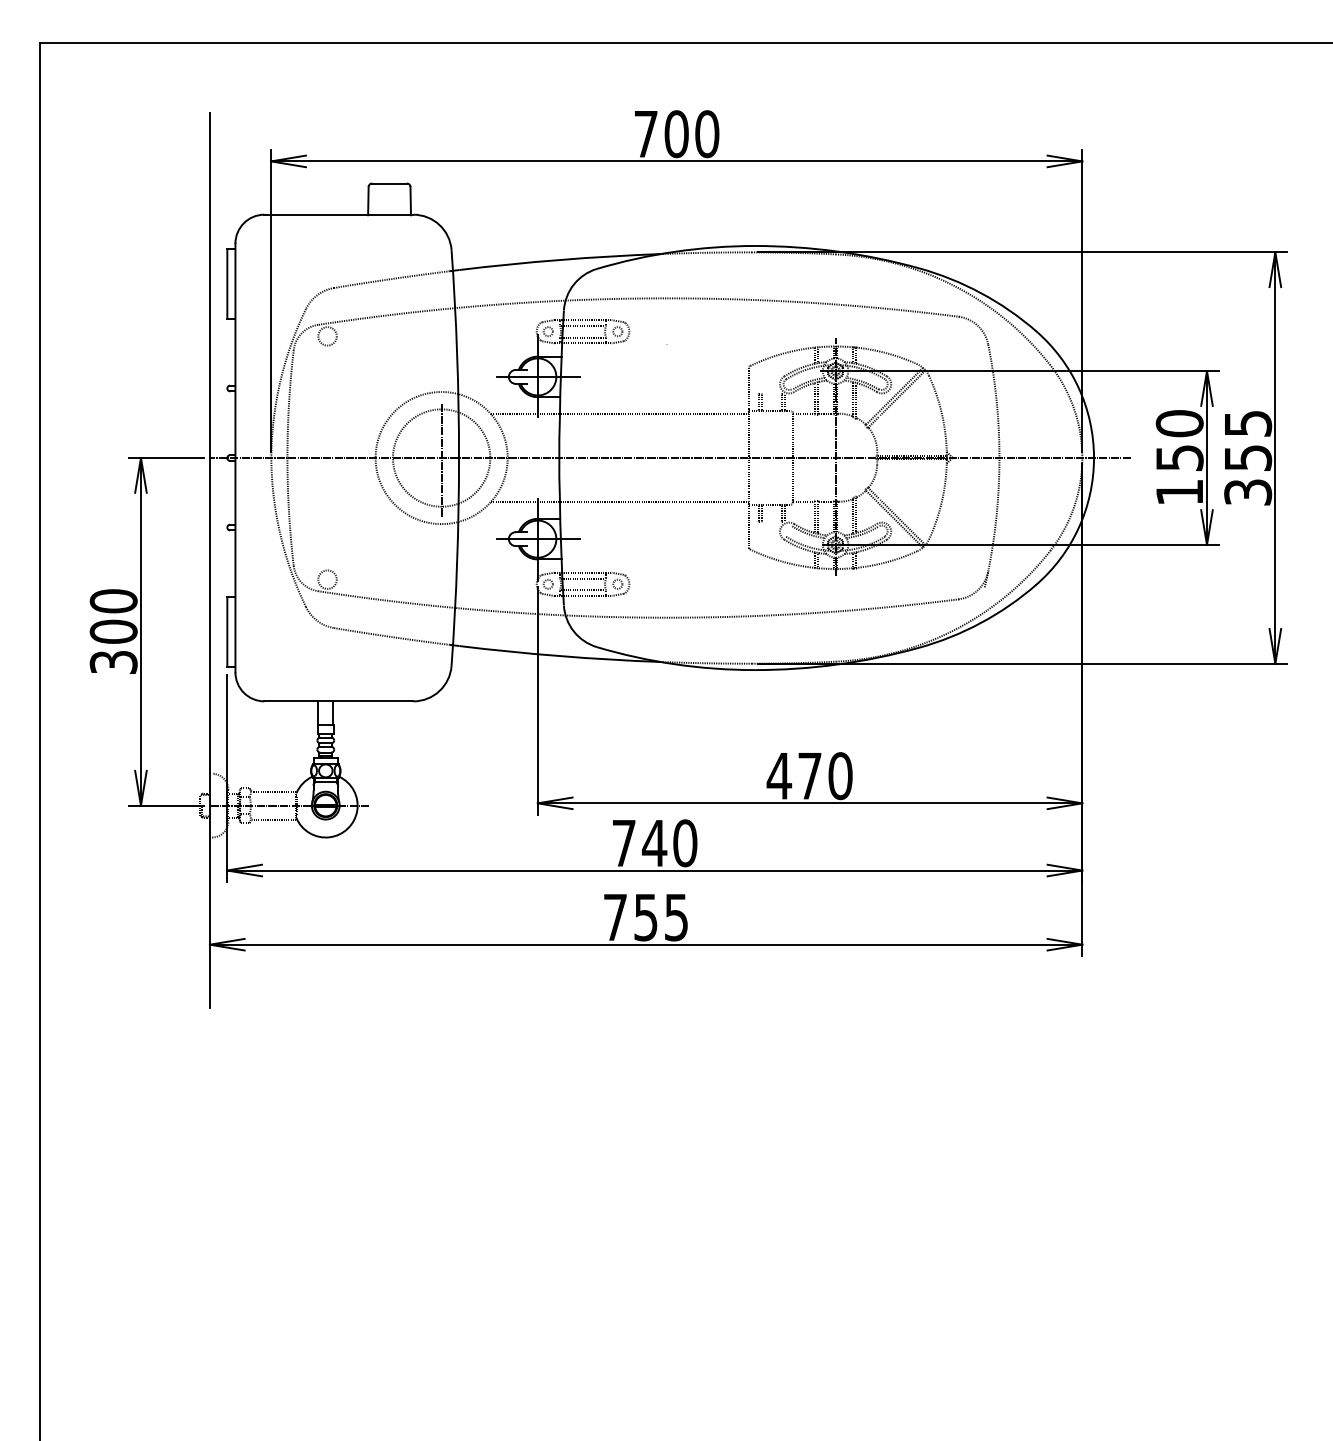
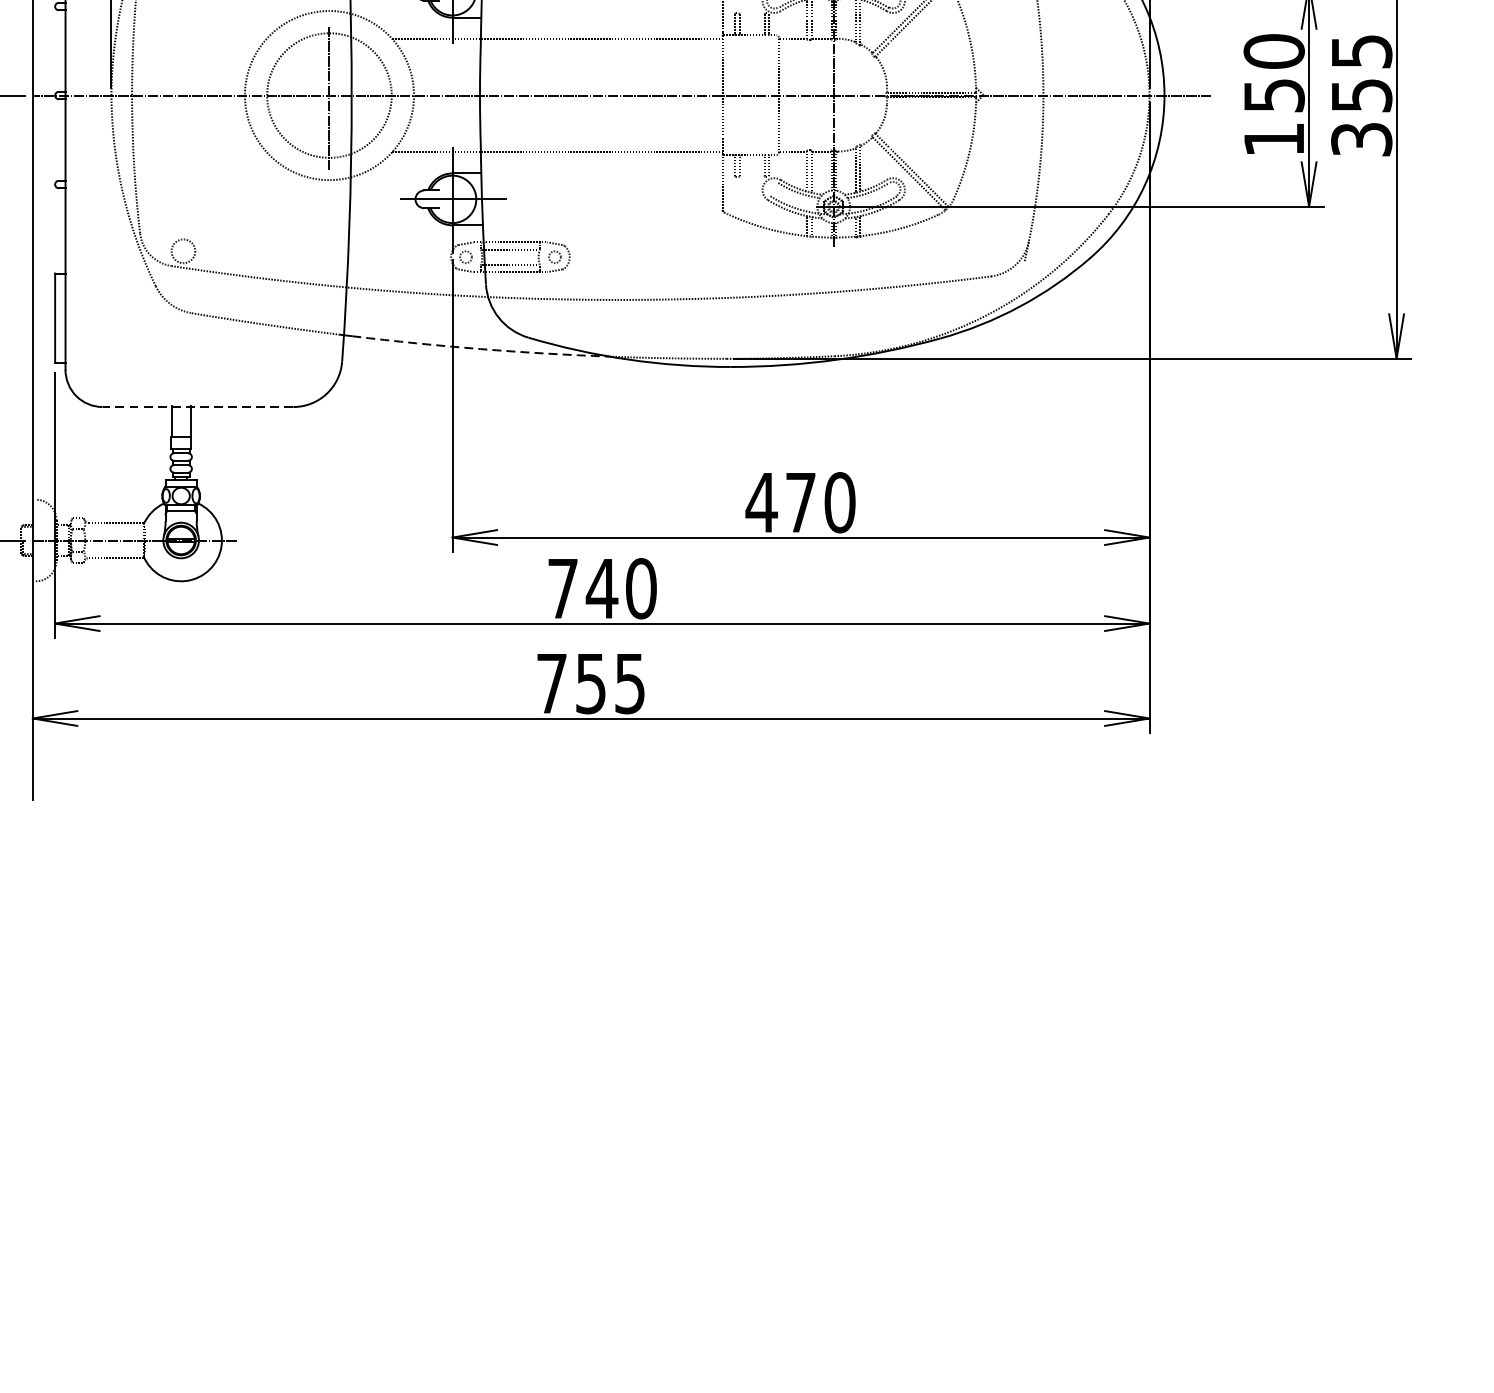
arc: (559, 656) -> (480, 349), solid -> dashed
line: (338, 701) -> (197, 407), solid -> dashed

